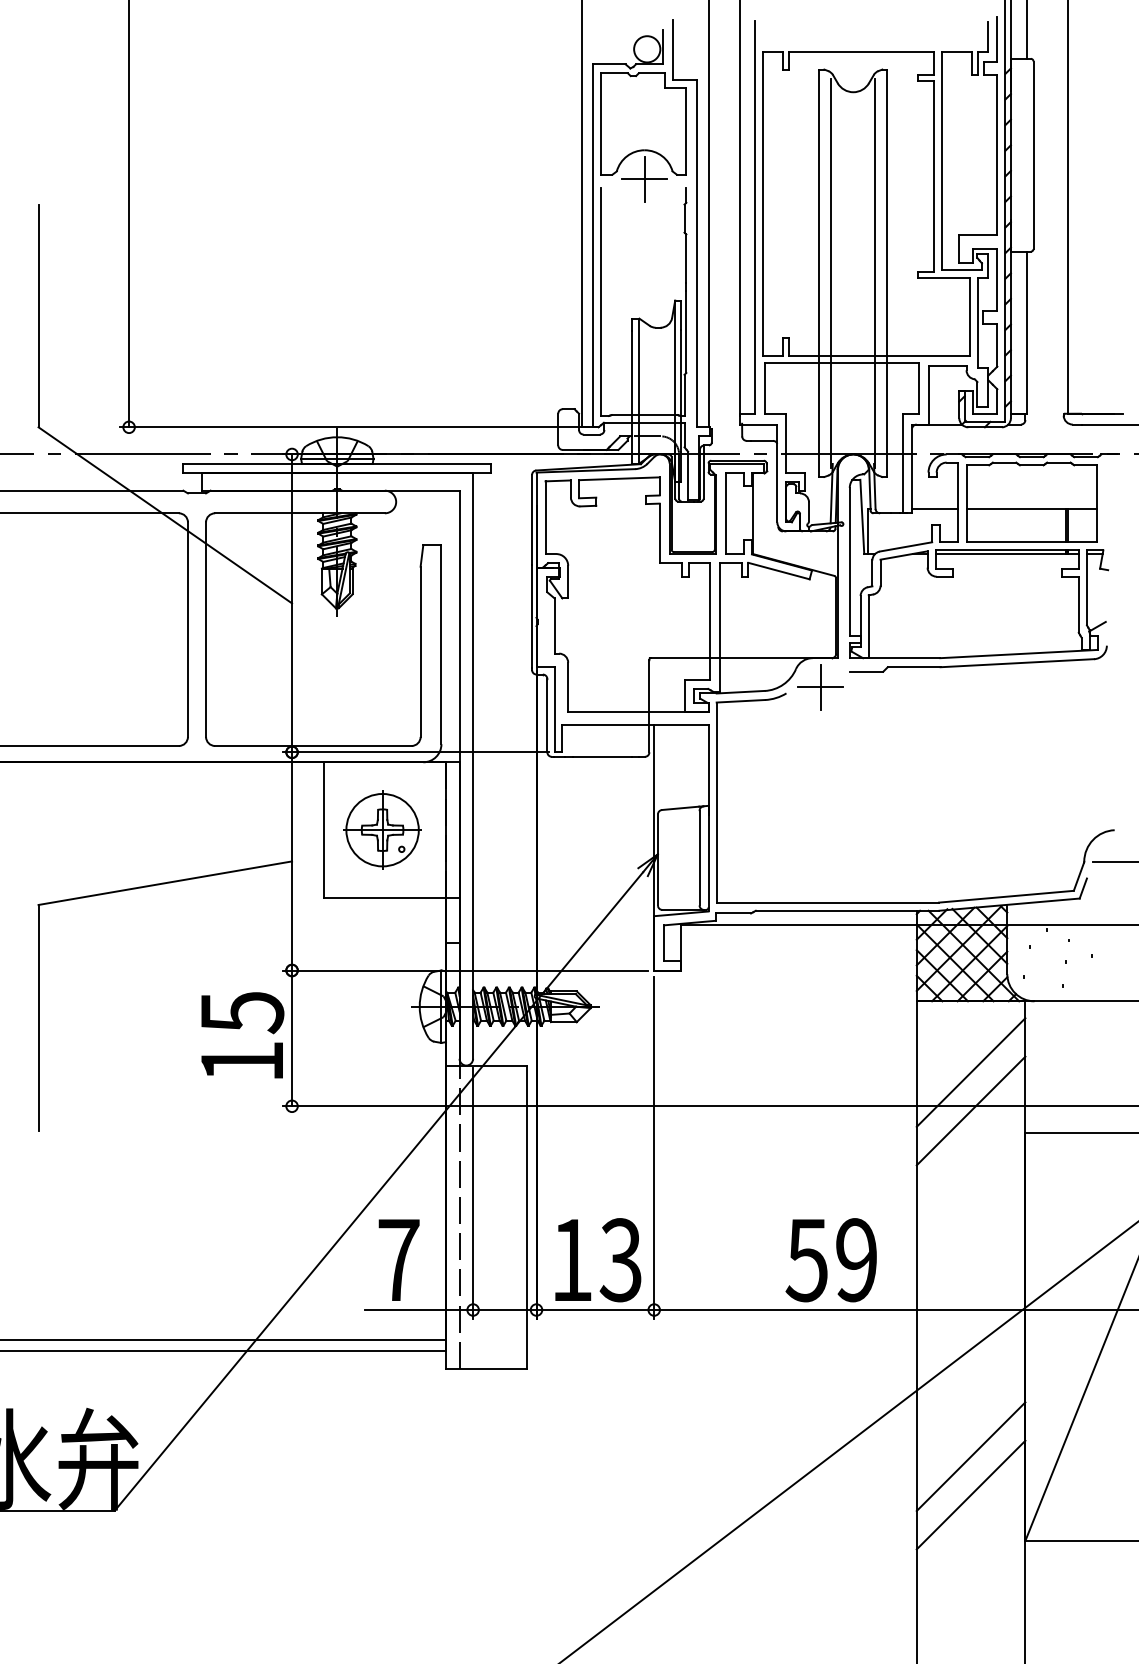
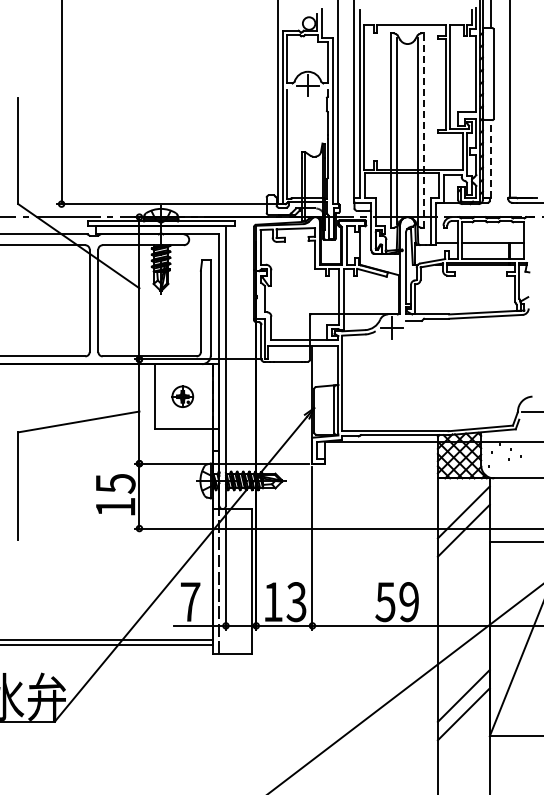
line: (886, 273) -> (423, 130), solid -> dashed
line: (1026, 331) -> (490, 158), solid -> dashed
part: (382, 829) -> (182, 396), size x0.6

